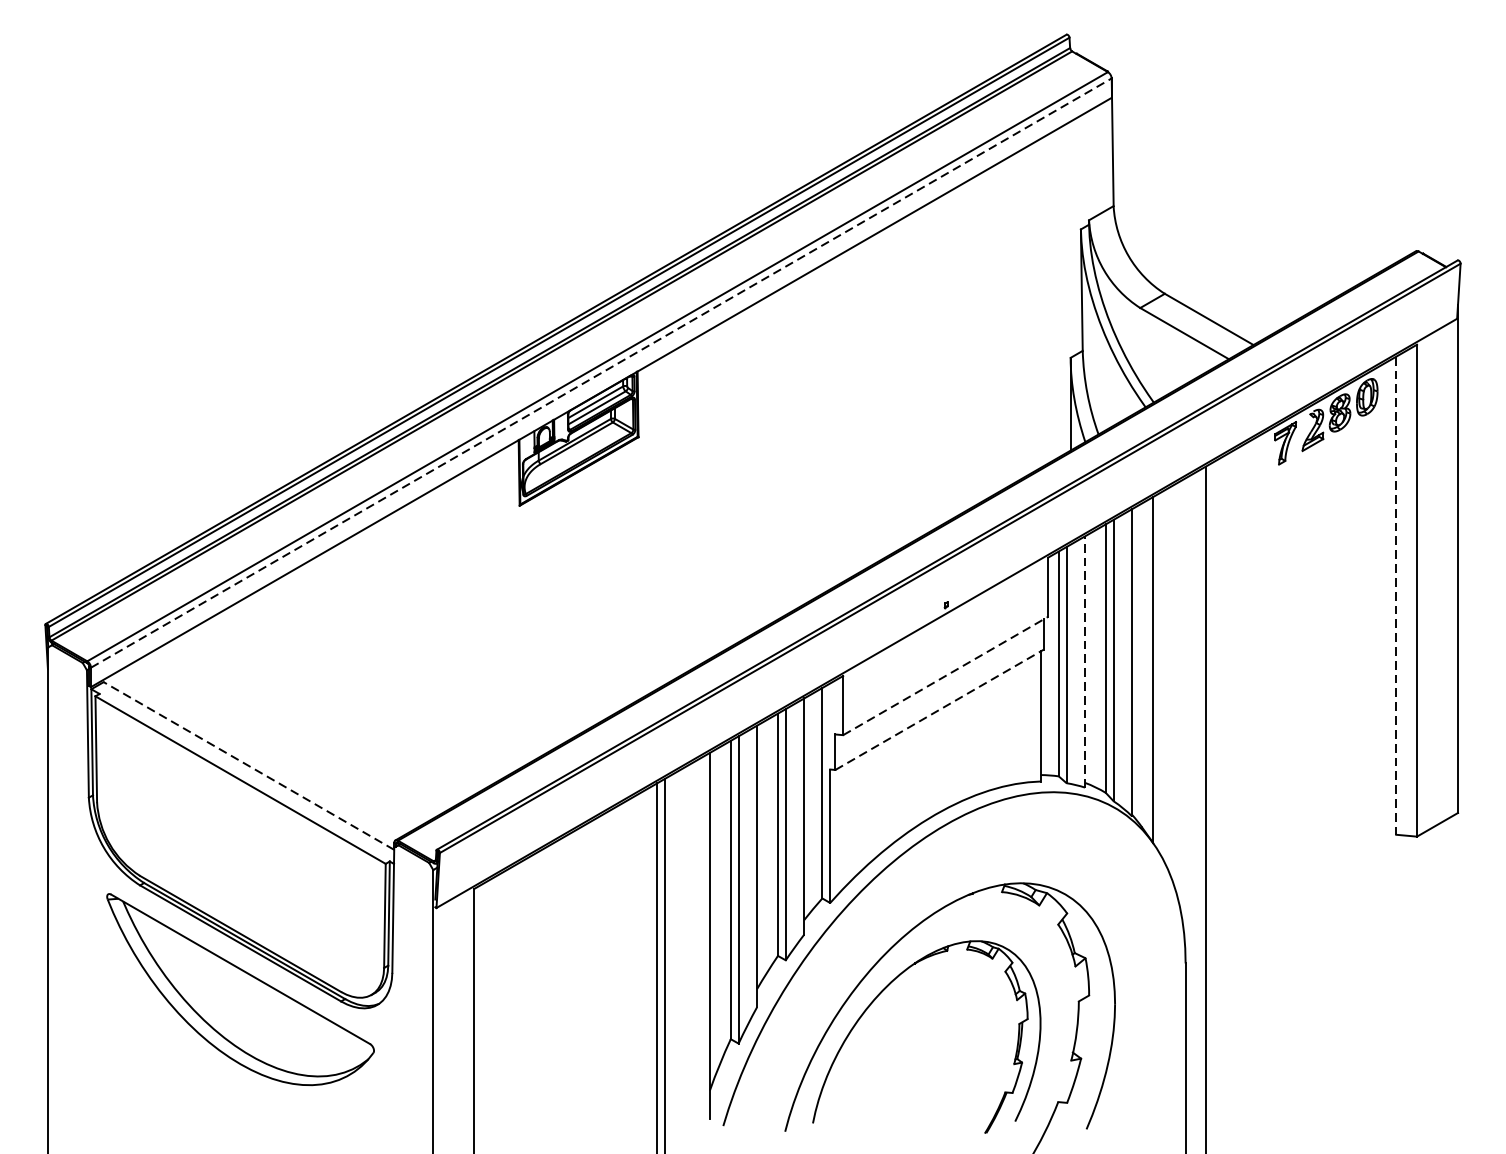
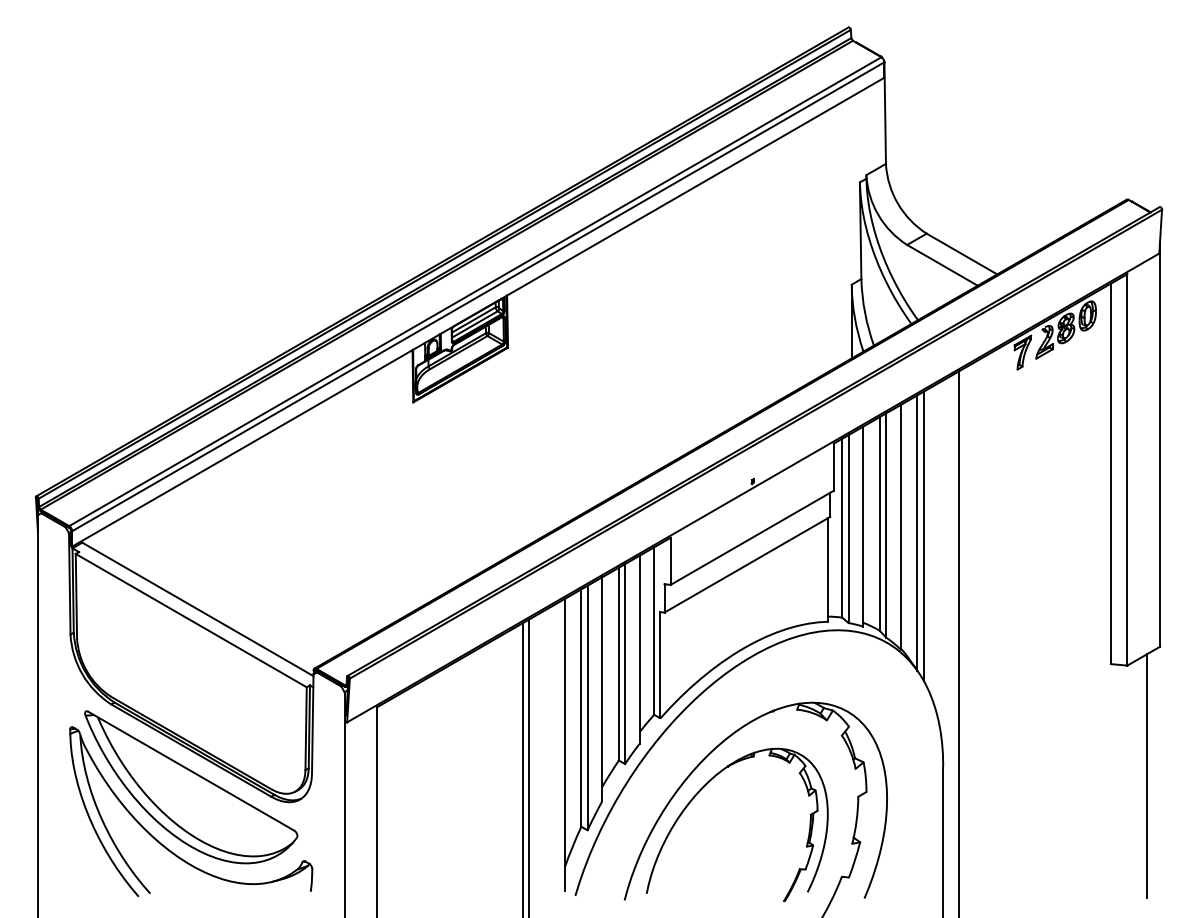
line: (601, 372) -> (478, 296), dashed -> solid
line: (1395, 596) -> (1110, 474), dashed -> solid
line: (1085, 661) -> (863, 526), dashed -> solid
line: (1160, 673) -> (923, 535), added
line: (945, 675) -> (752, 537), dashed -> solid
line: (939, 709) -> (747, 564), dashed -> solid
line: (248, 766) -> (197, 609), dashed -> solid
line: (1441, 974) -> (1146, 775), added
part: (204, 1060) -> (162, 843), added

